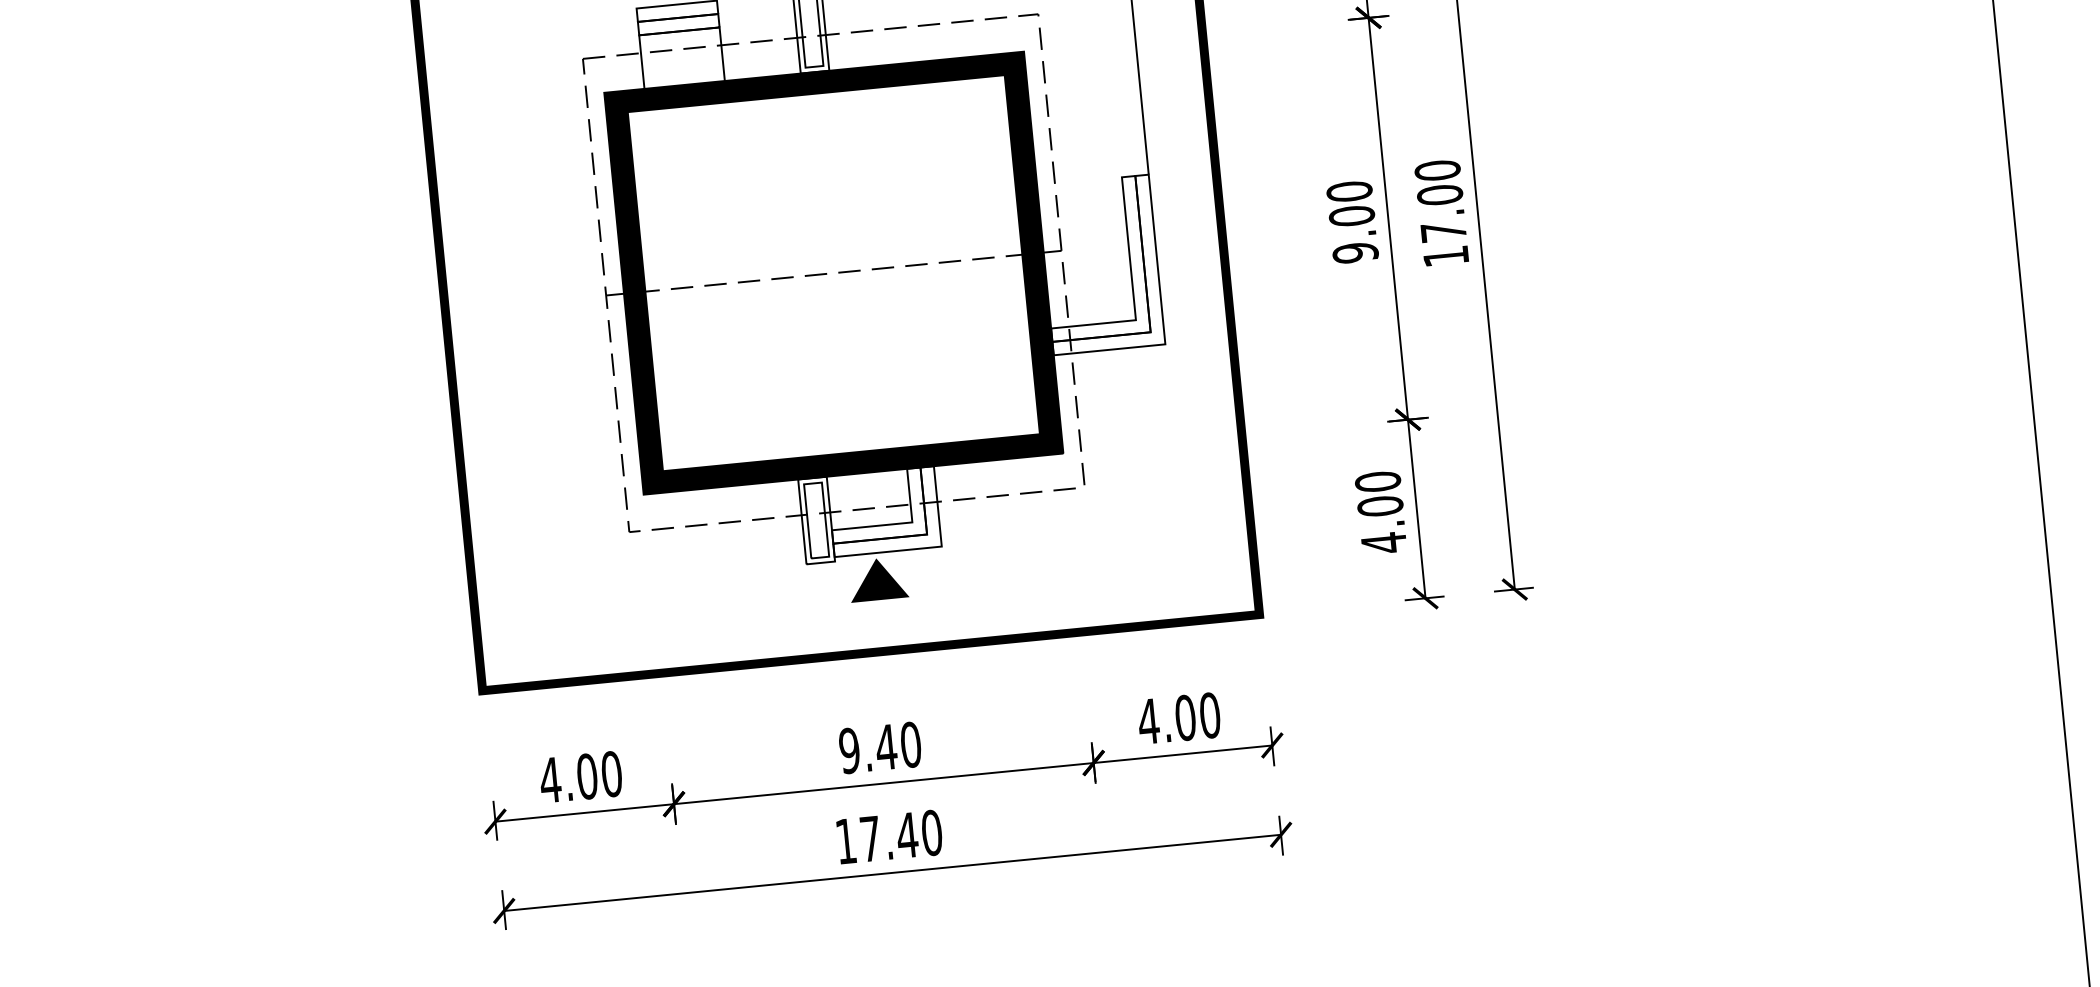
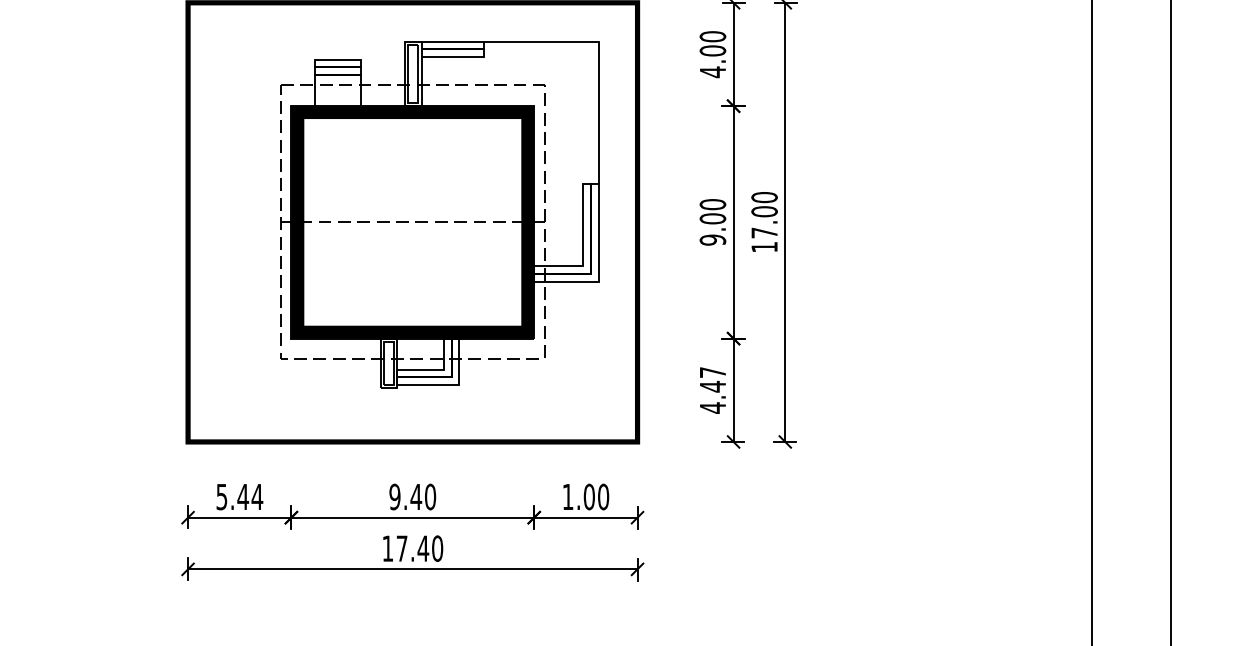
text: (1378, 493) -> (712, 379), 4.00 -> 4.47
fill: (879, 579) -> (421, 400), removed
text: (1147, 720) -> (567, 496), 4.00 -> 1.00
text: (580, 776) -> (239, 496), 4.00 -> 5.44

